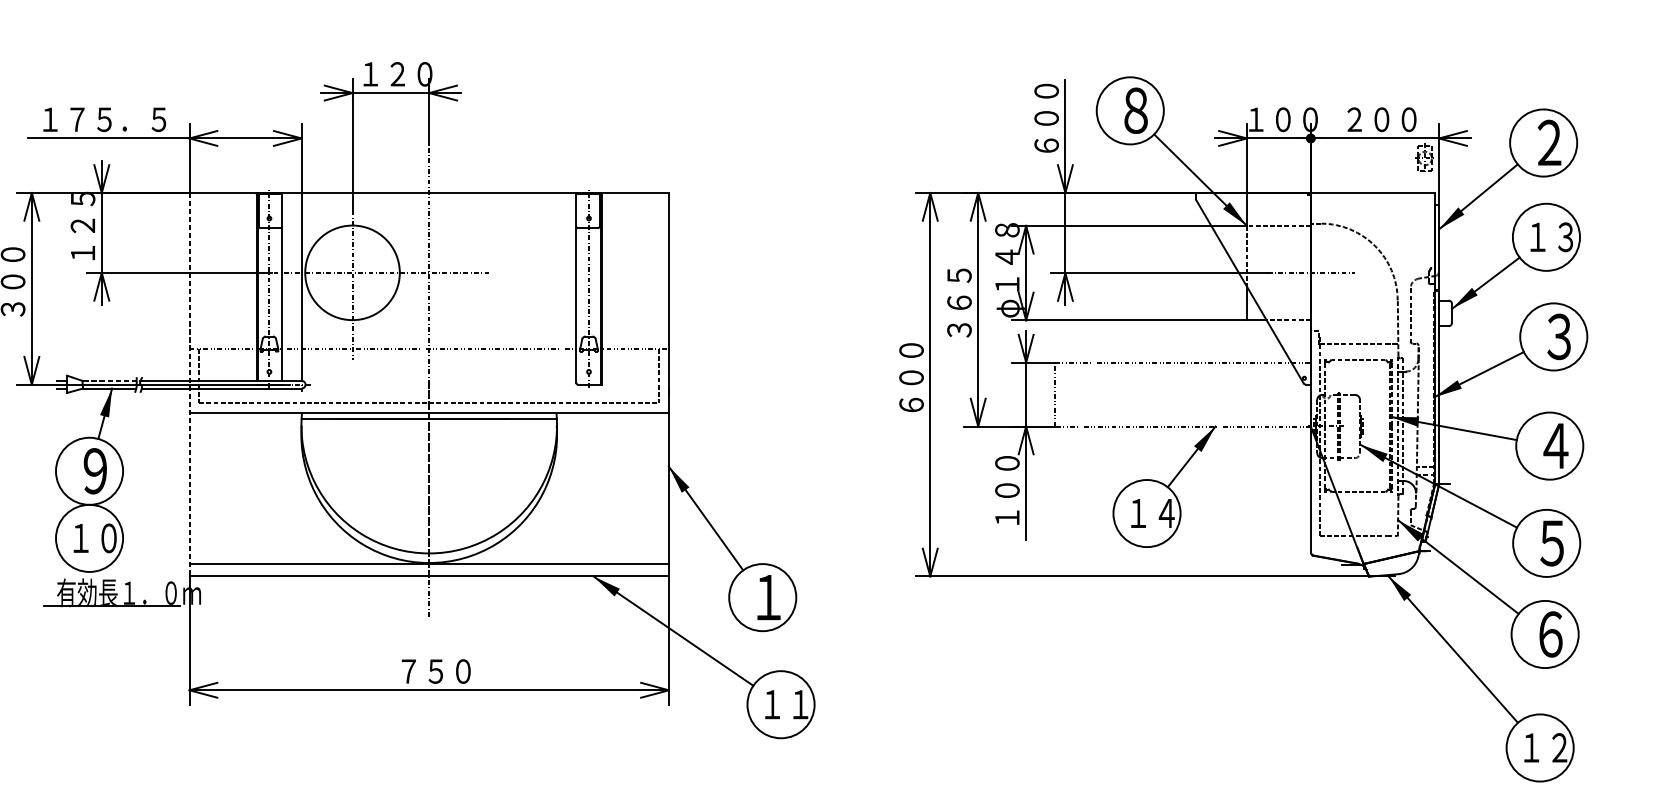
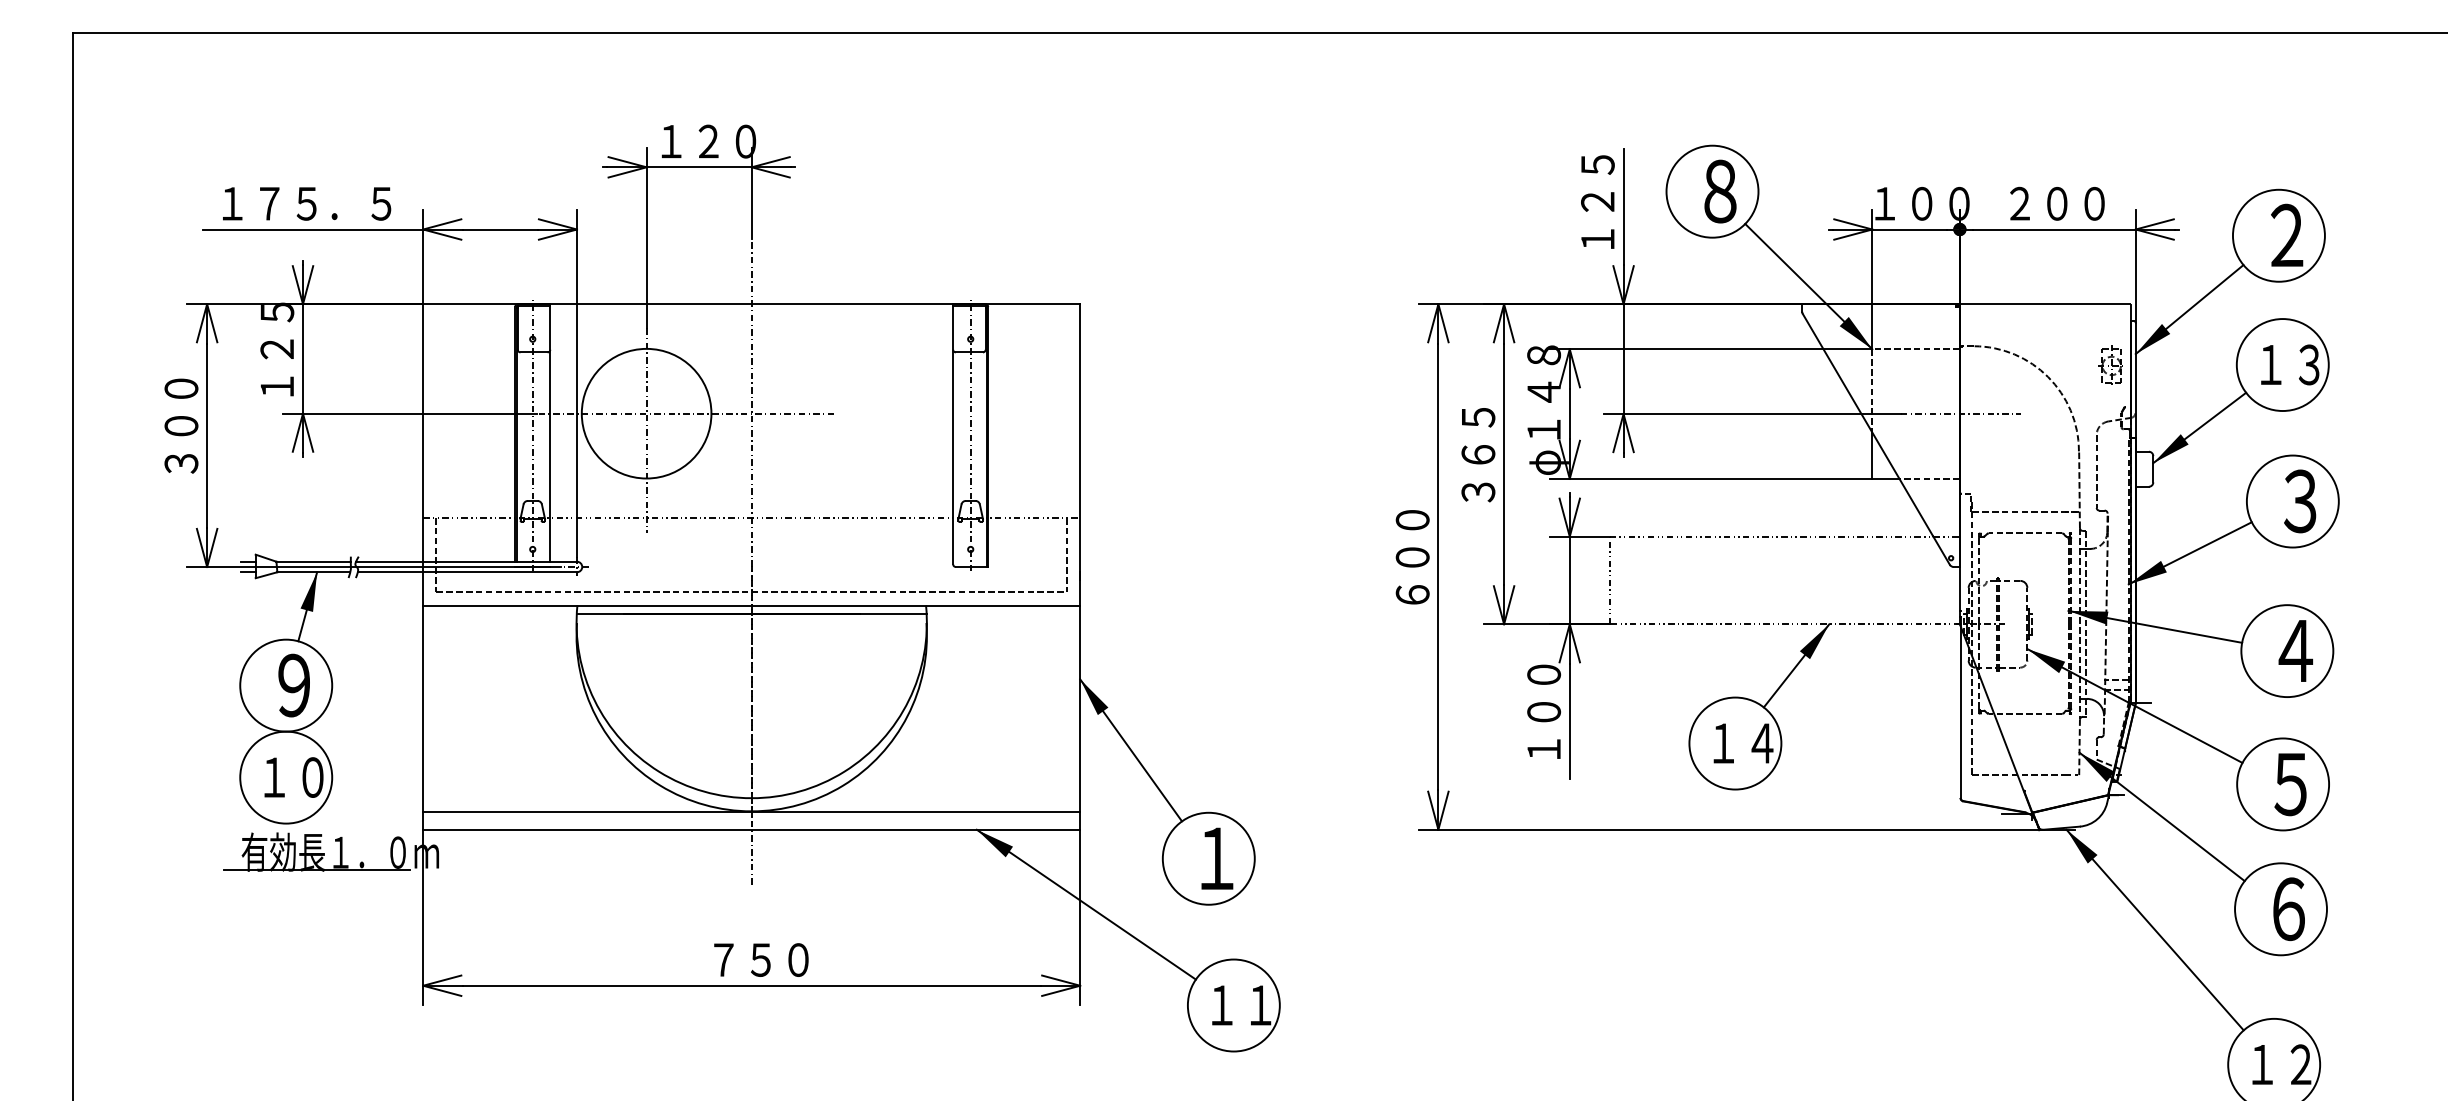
text: (1046, 118) -> (1597, 201), ６００ -> １２５
part: (1424, 157) -> (2110, 364), moved
line: (109, 380) -> (313, 561), dashed -> solid
line: (189, 384) -> (423, 566), dashed -> solid

